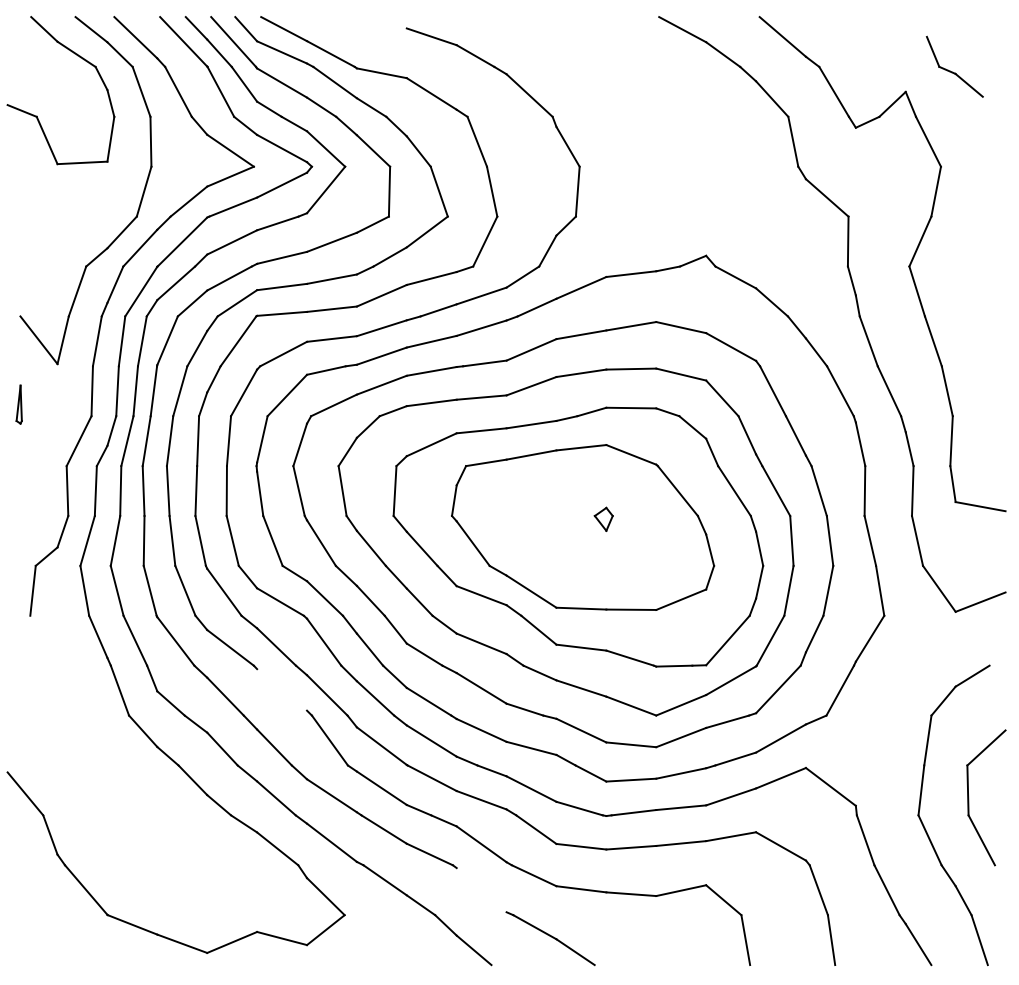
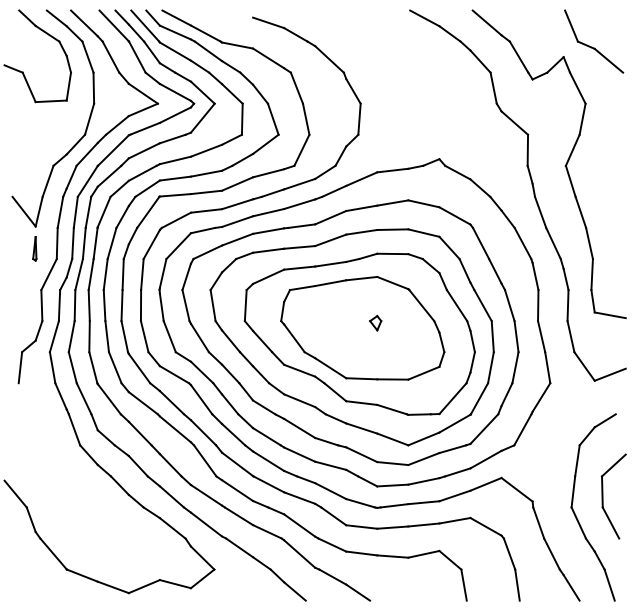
part: (955, 66) -> (594, 41), size x1.67
part: (18, 404) -> (34, 248), moved
line: (280, 690) -> (174, 429), added
line: (481, 889) -> (299, 553), added

